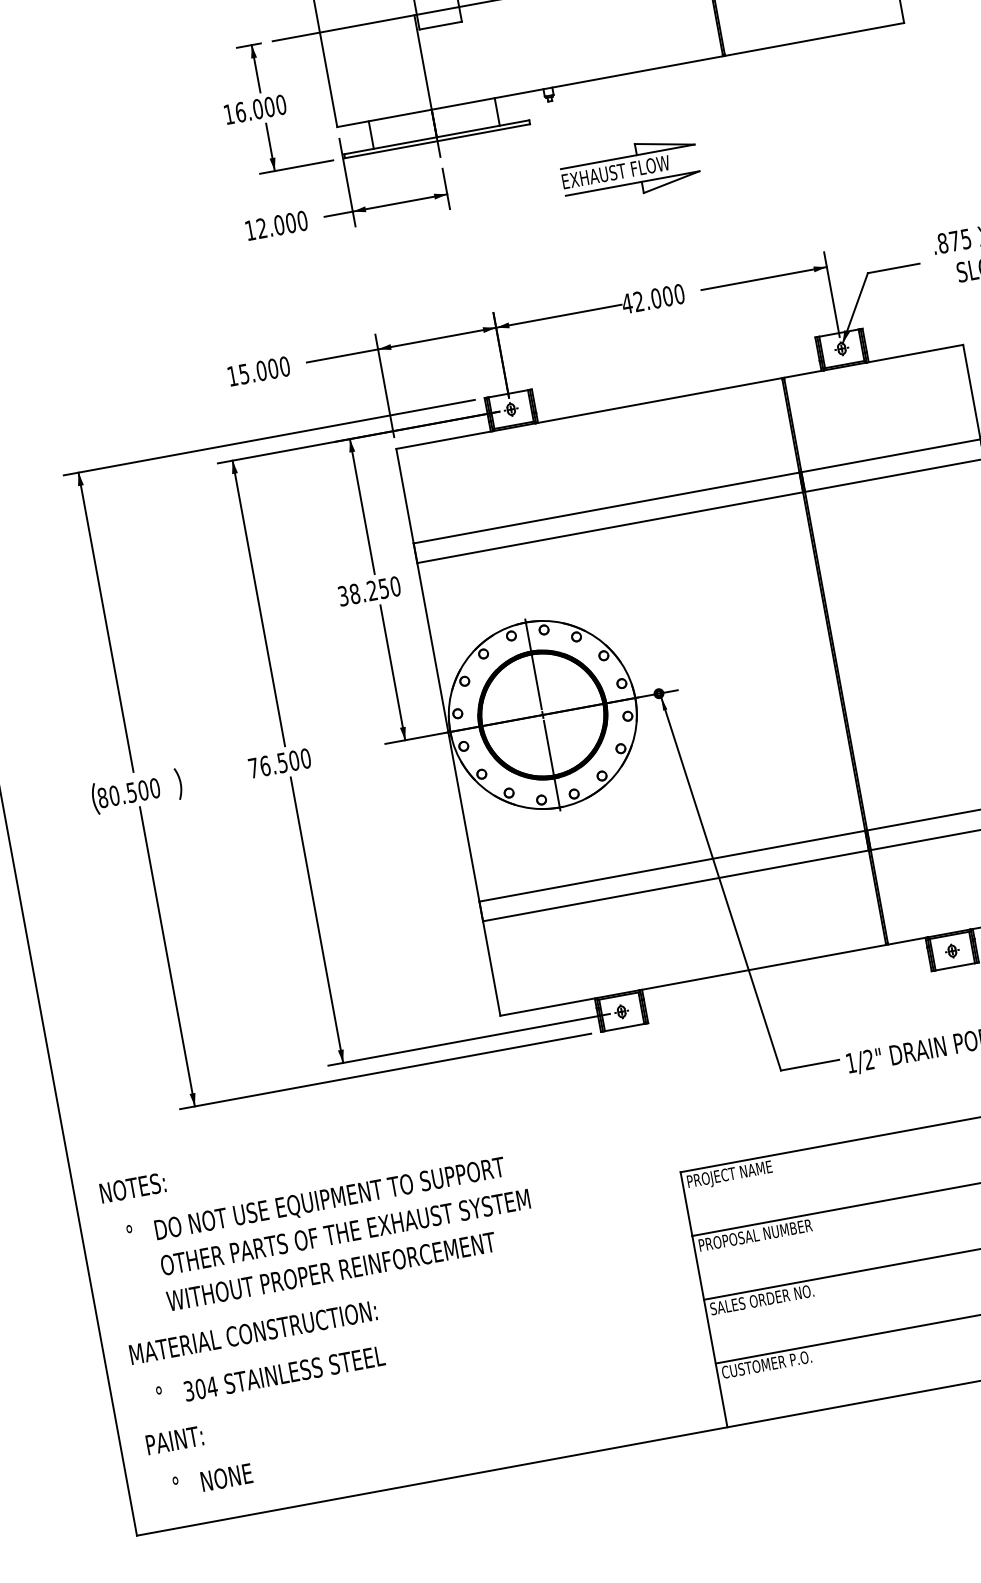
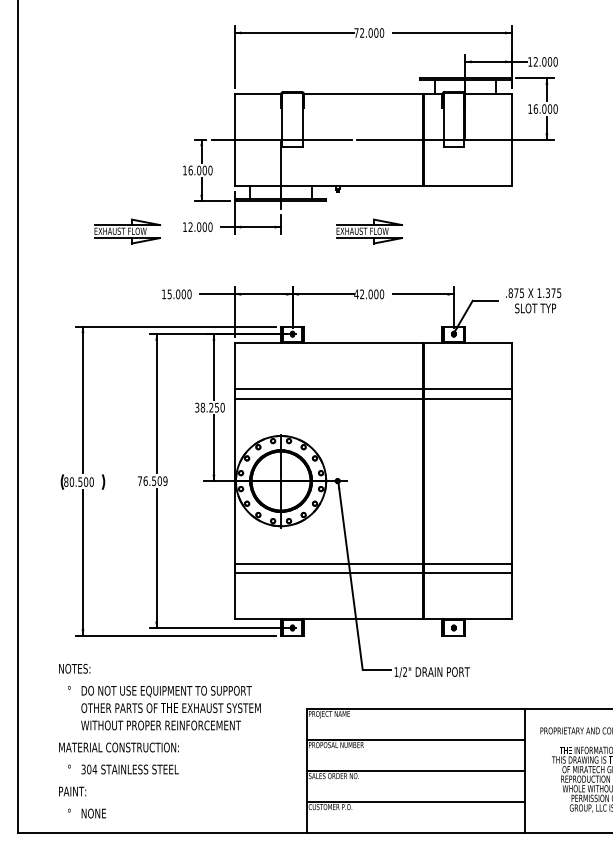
part: (134, 261) -> (127, 231), added
text: (305, 757) -> (165, 480), 76.500 -> 76.509
text: (333, 1303) -> (159, 740), moved

